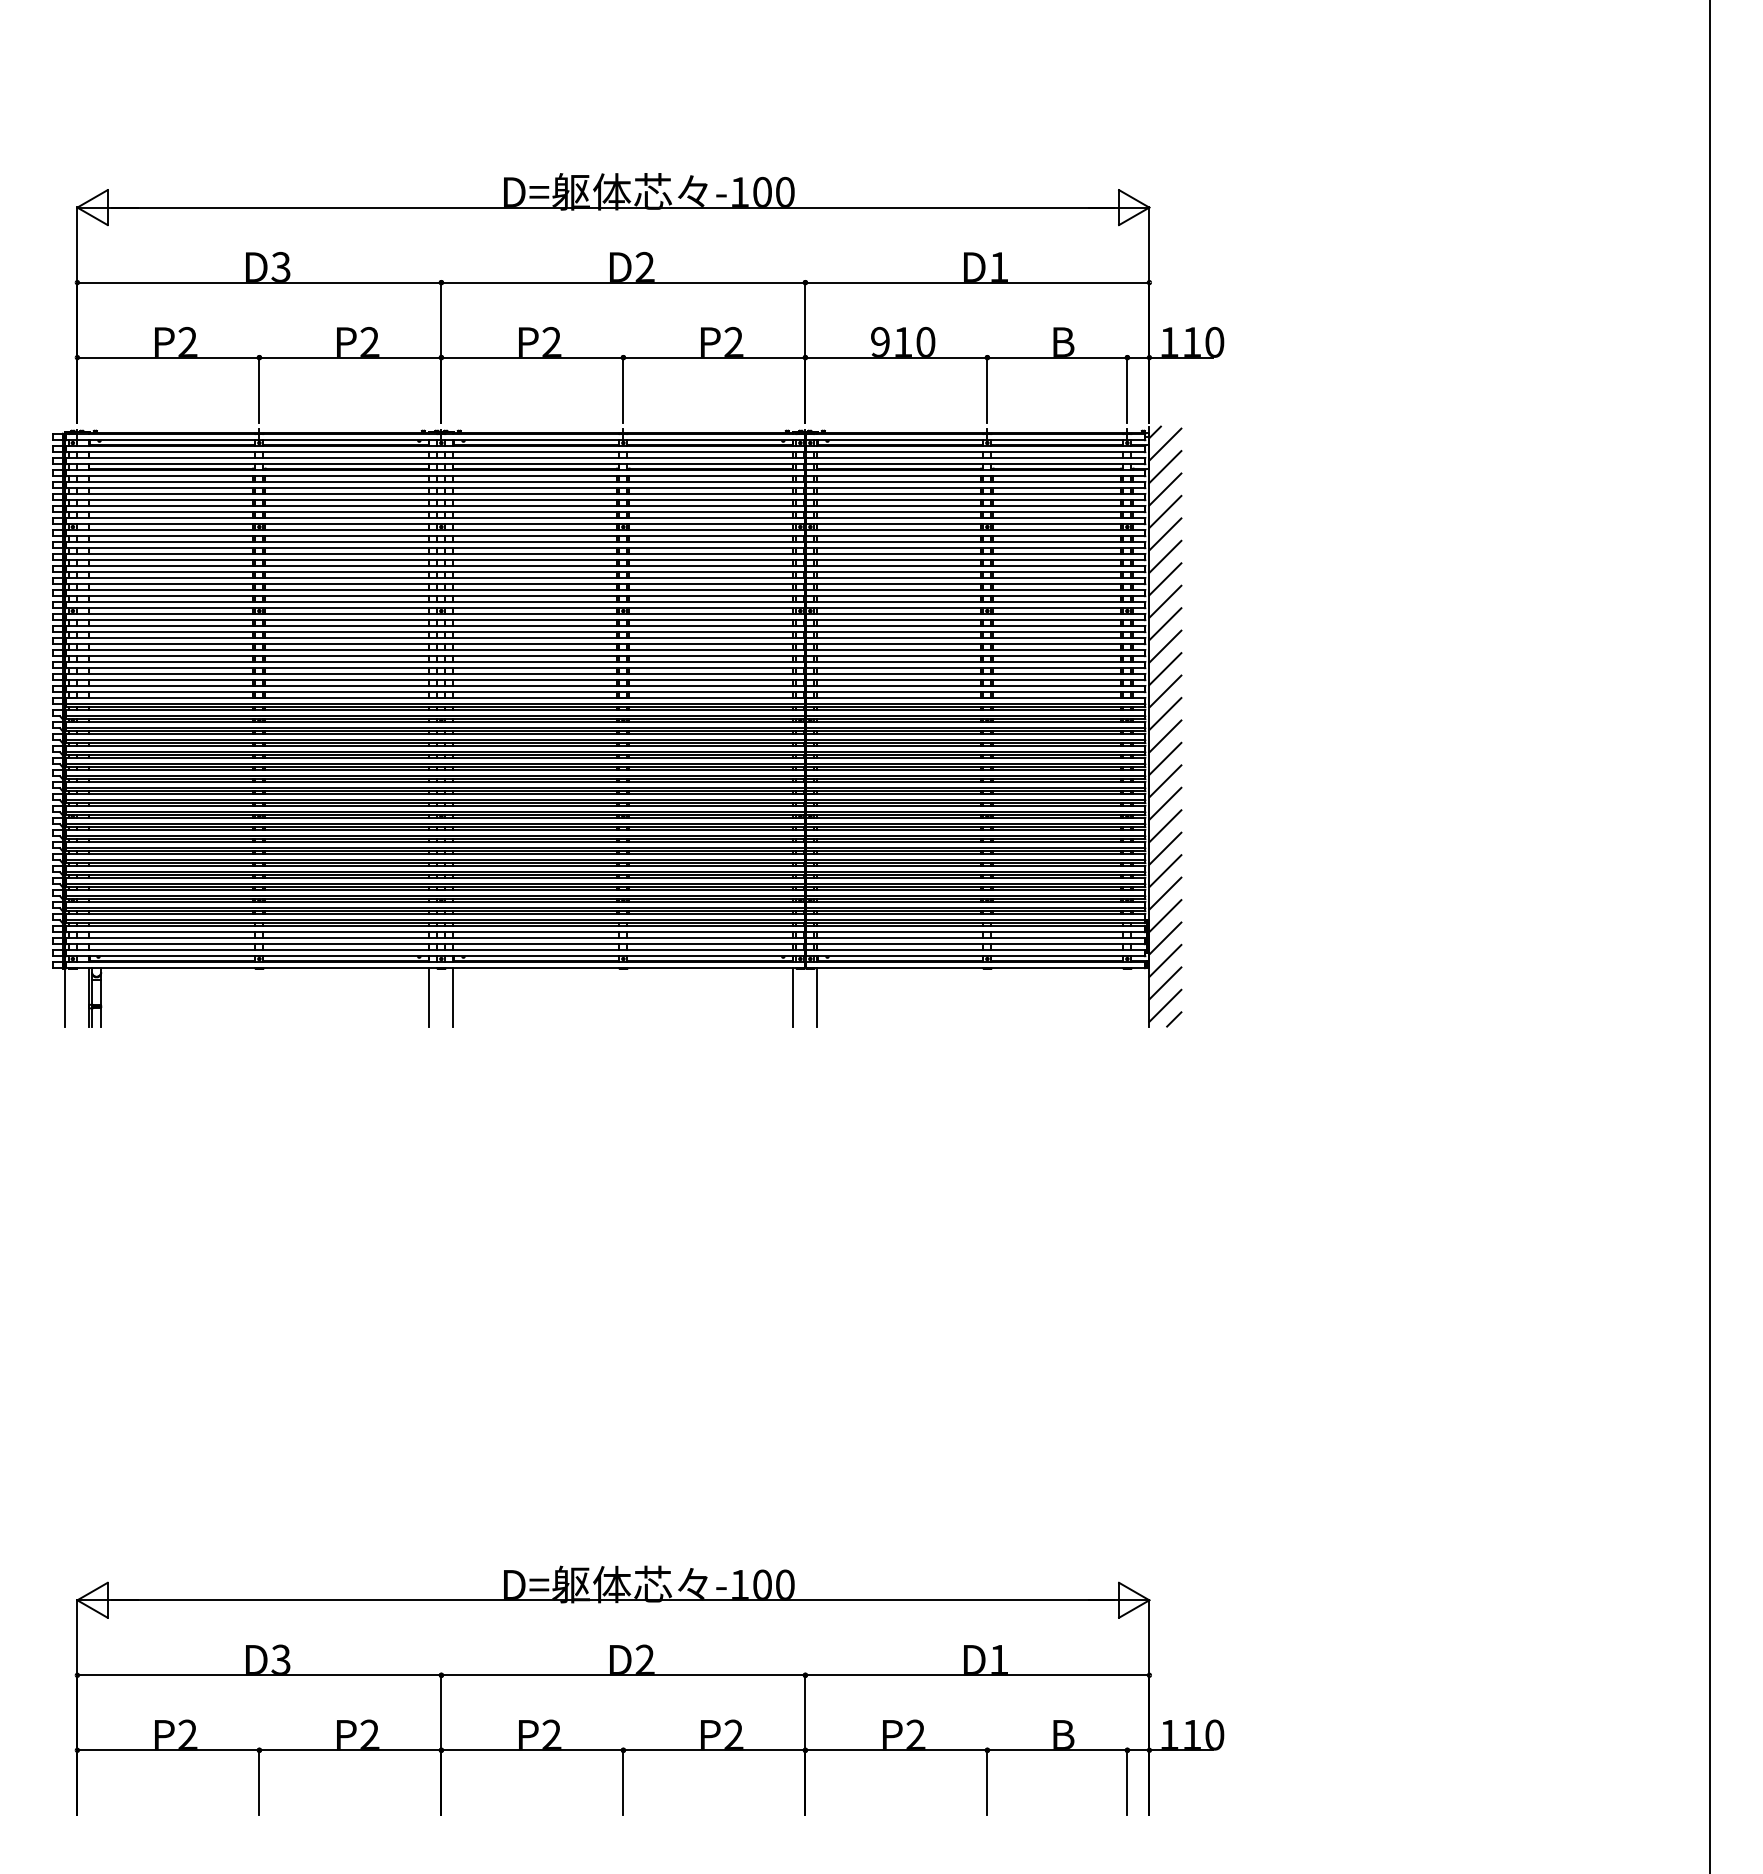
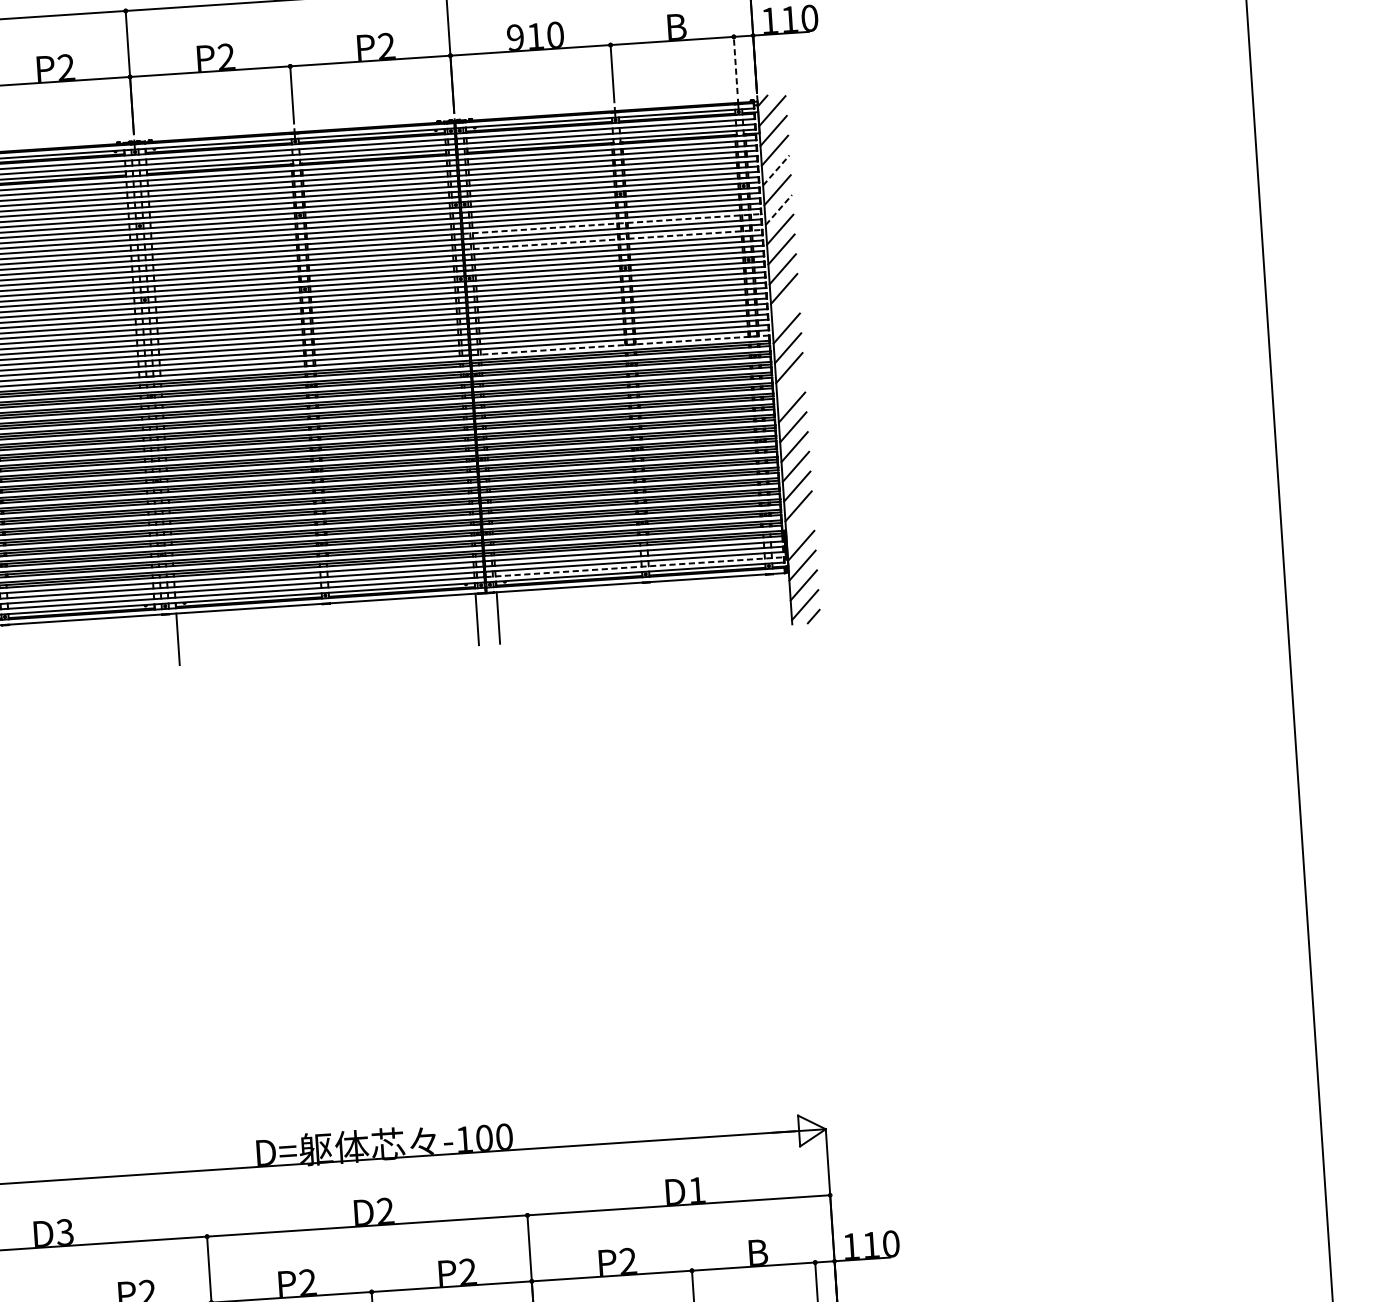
line: (1127, 390) -> (735, 65), solid -> dashed
line: (1165, 511) -> (776, 170), solid -> dashed
line: (1165, 556) -> (778, 209), solid -> dashed
line: (975, 560) -> (612, 224), solid -> dashed
line: (975, 578) -> (613, 240), solid -> dashed
line: (1165, 669) -> (785, 309), removed
line: (974, 698) -> (619, 345), solid -> dashed
line: (1165, 758) -> (790, 387), removed
line: (1165, 916) -> (800, 526), removed
line: (975, 950) -> (634, 567), solid -> dashed
line: (429, 997) -> (157, 640), removed

